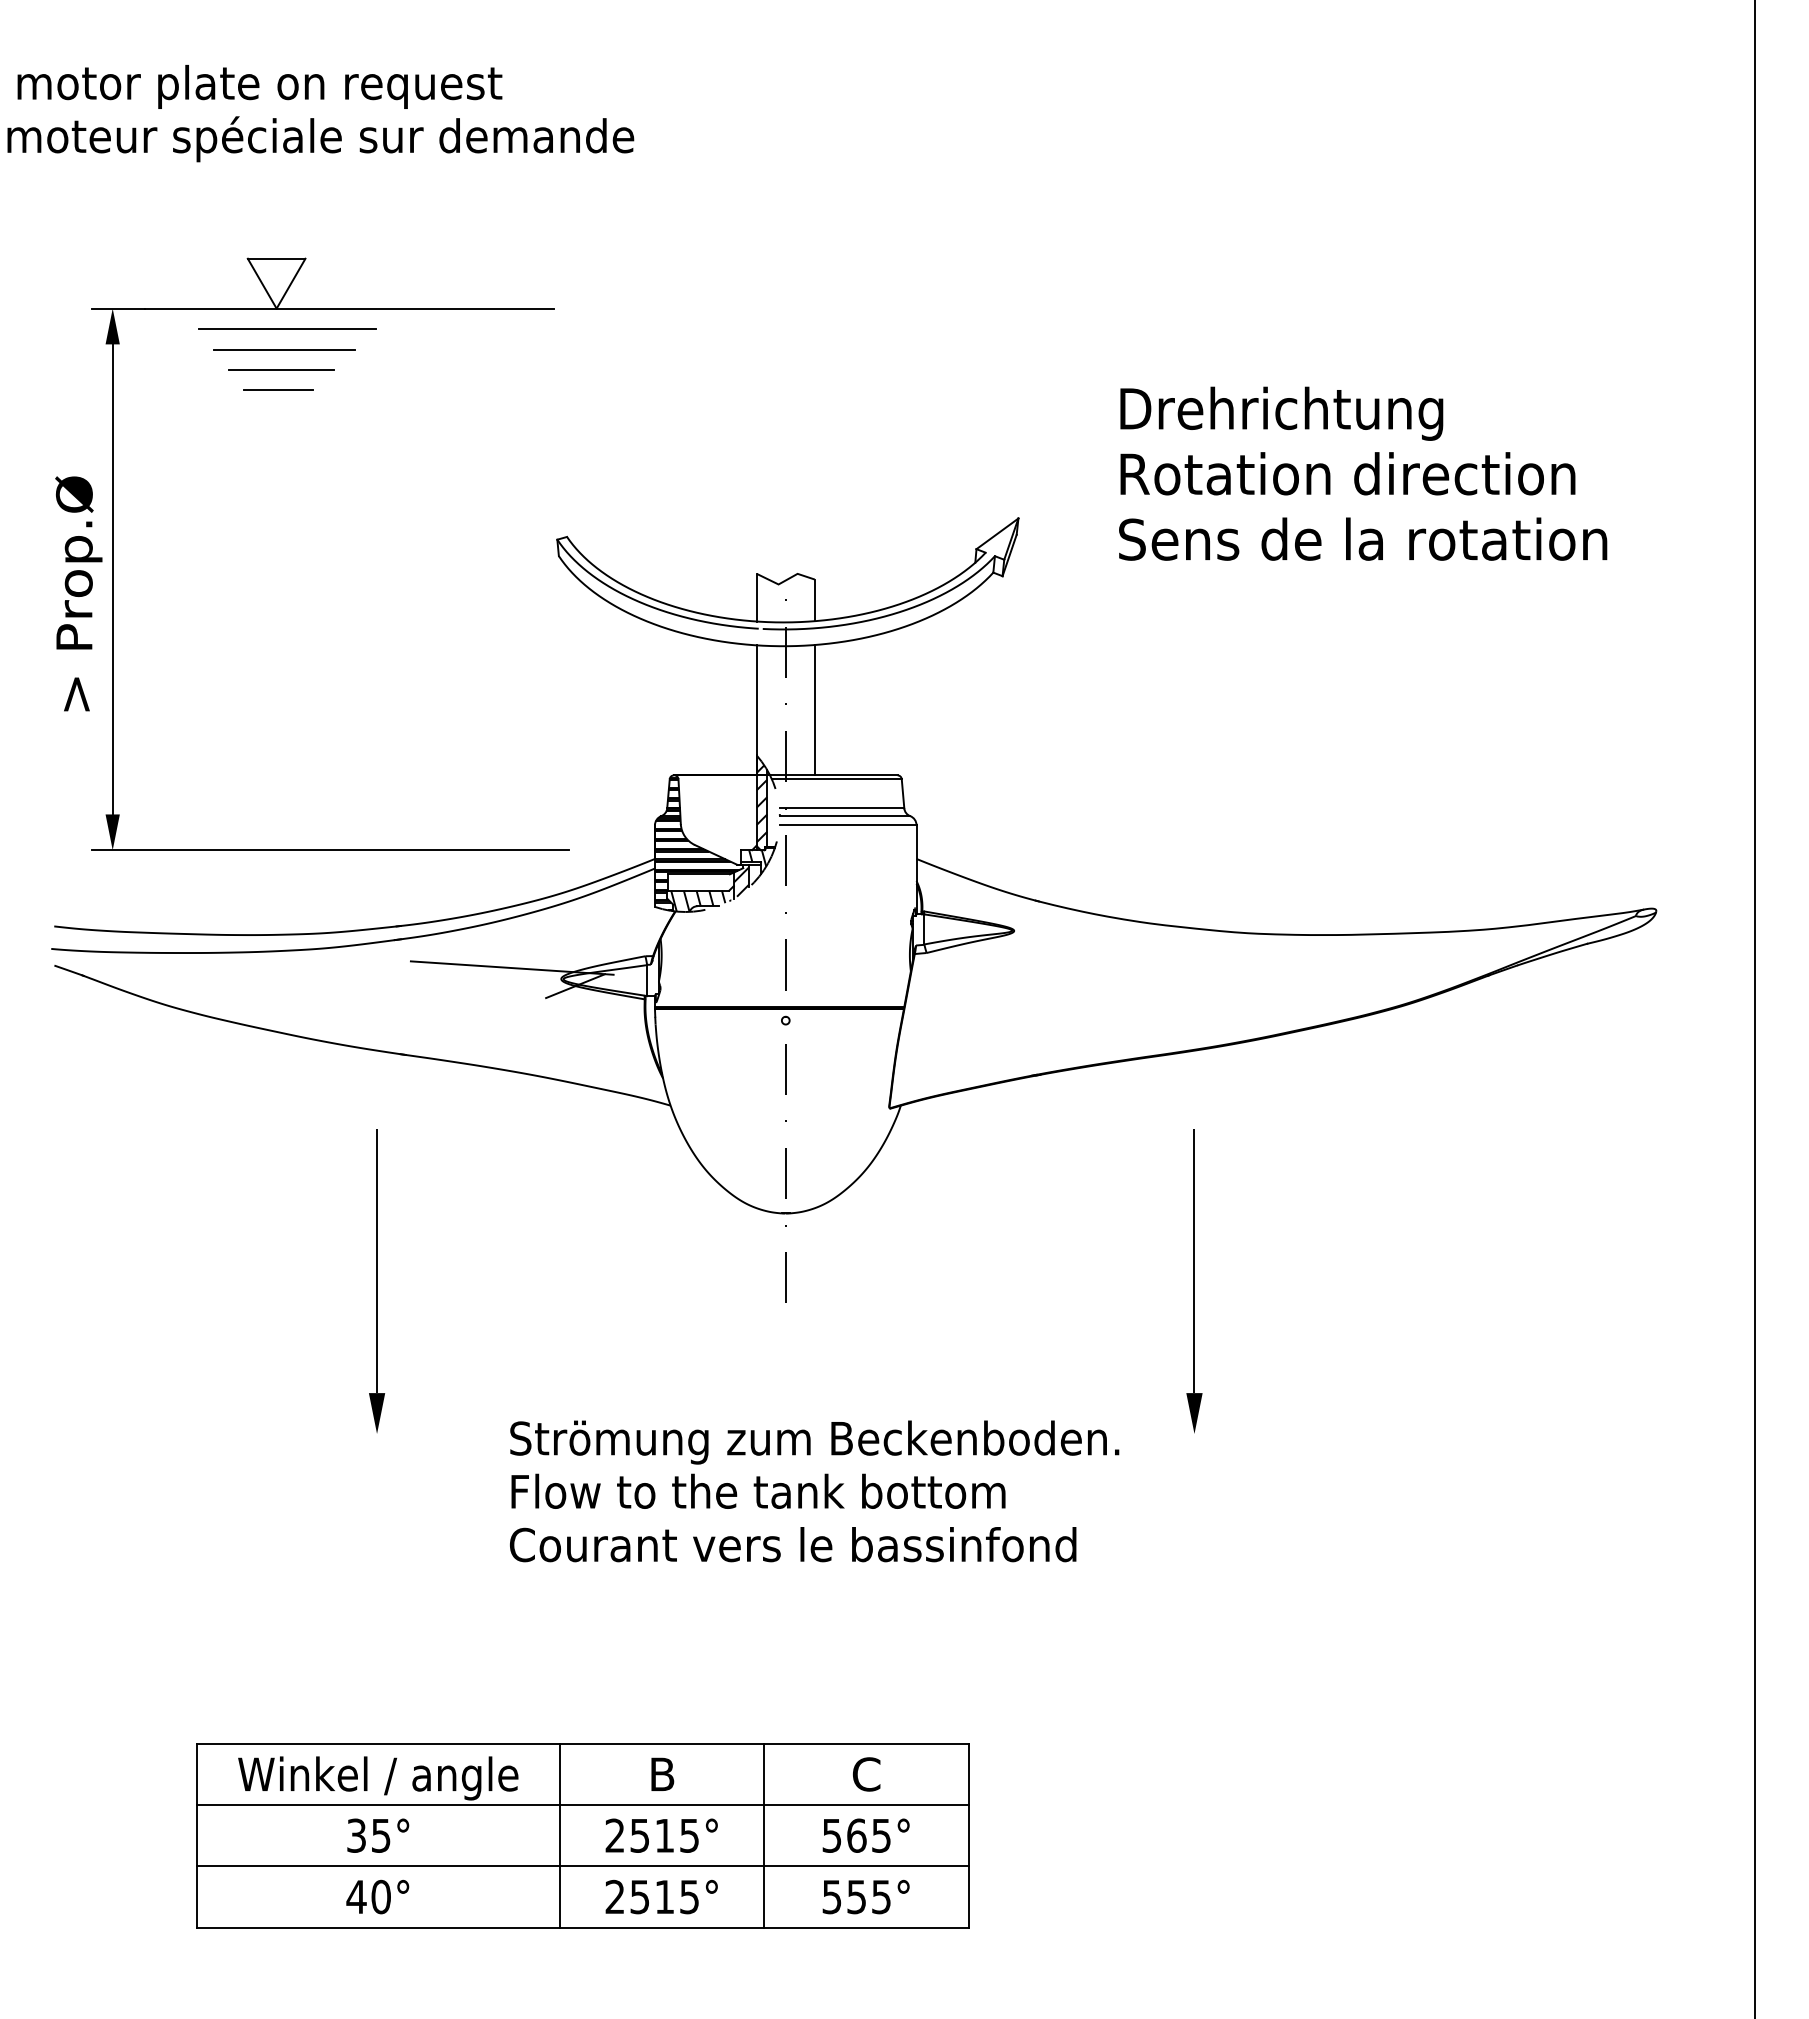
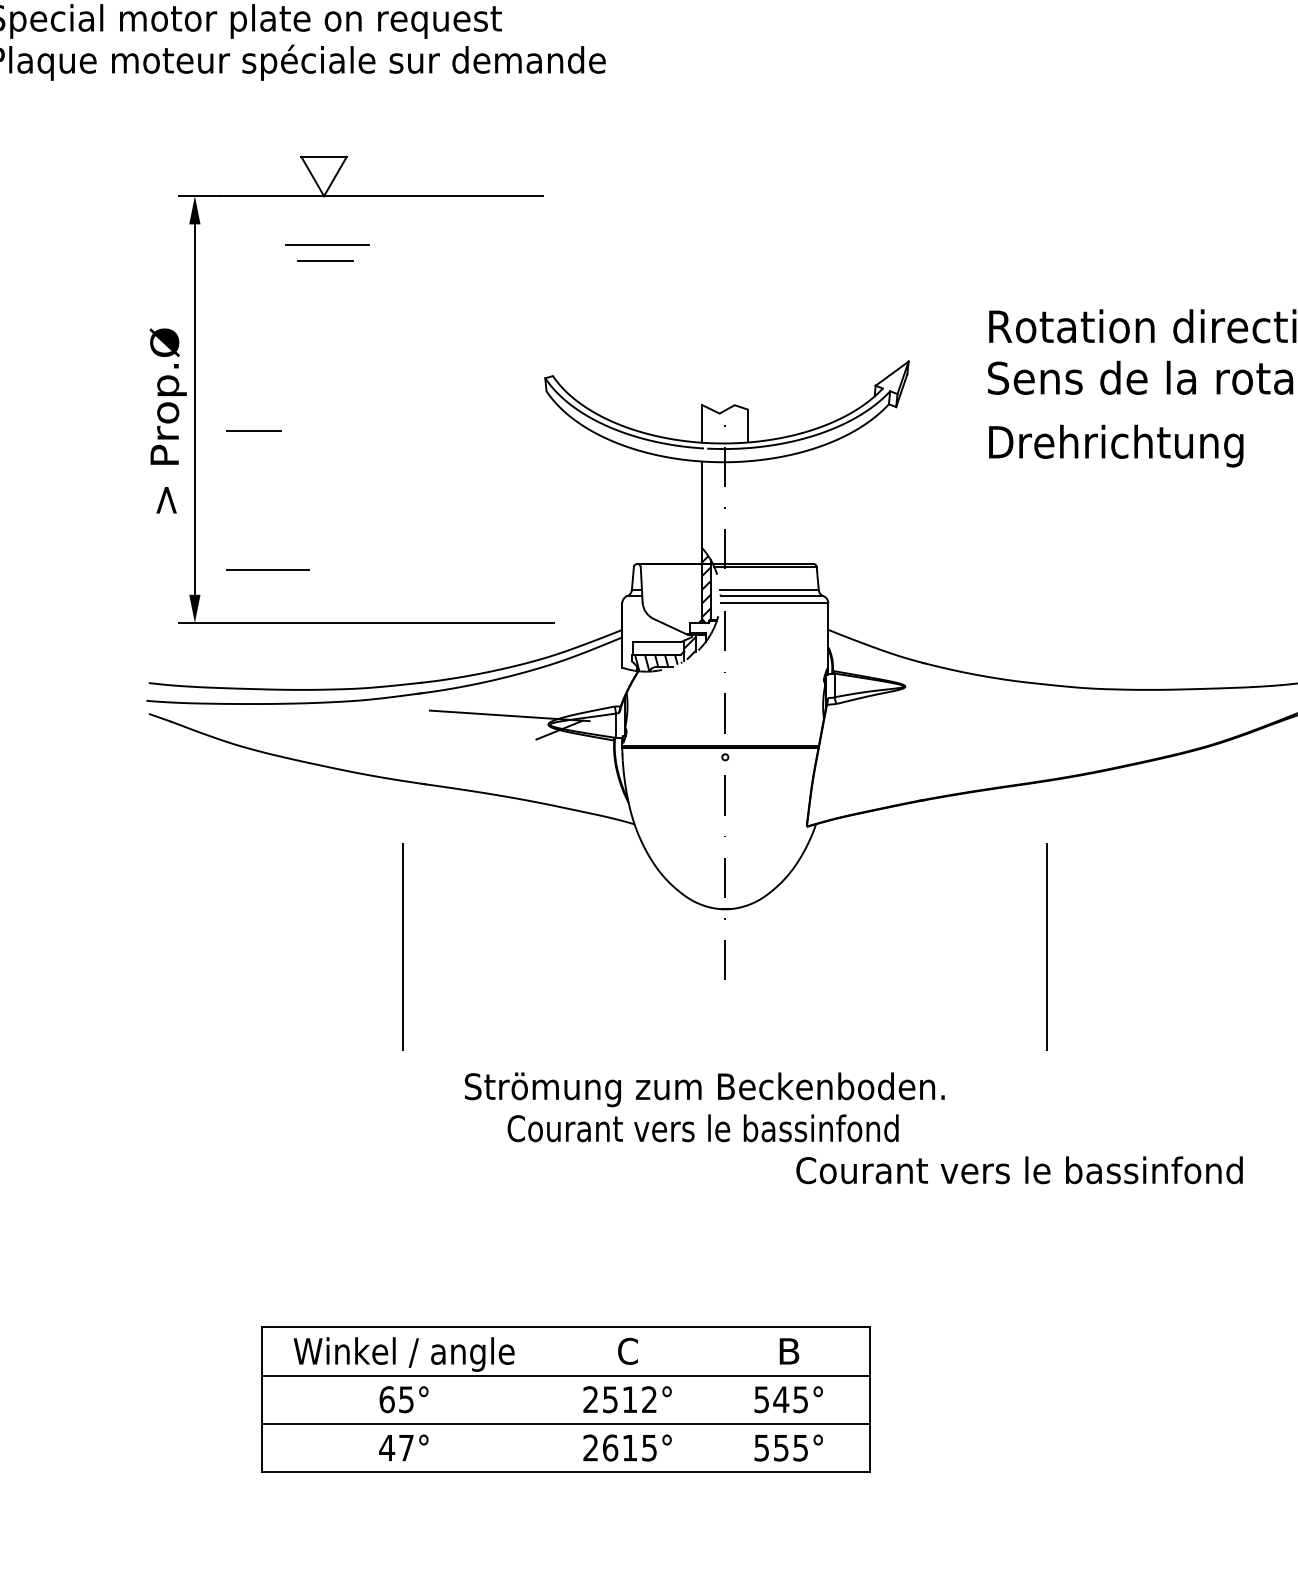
line: (286, 329) -> (331, 212), removed
line: (284, 349) -> (330, 228), removed
text: (1281, 413) -> (1116, 445), moved
line: (187, 605) -> (253, 430), added
line: (814, 710) -> (747, 512), removed
line: (205, 782) -> (268, 569), added
hatch: (697, 843) -> (655, 617), removed
hatch: (761, 856) -> (706, 627), removed
fill: (376, 1413) -> (402, 1066), removed
fill: (1194, 1413) -> (1047, 1066), removed
text: (814, 1442) -> (704, 1089), moved
text: (757, 1490) -> (703, 1127), Flow to the tank bottom -> Courant vers le bassinfond
text: (793, 1544) -> (1019, 1170), moved
text: (661, 1774) -> (627, 1351), B -> C
text: (866, 1774) -> (788, 1351), C -> B
text: (356, 1835) -> (387, 1399), 35° -> 65°
line: (560, 1835) -> (547, 1399), removed
text: (689, 1835) -> (649, 1399), 2515° -> 2512°
line: (764, 1835) -> (708, 1399), removed
text: (856, 1835) -> (781, 1399), 565° -> 545°
text: (380, 1896) -> (405, 1447), 40° -> 47°
text: (639, 1896) -> (610, 1447), 2515° -> 2615°

